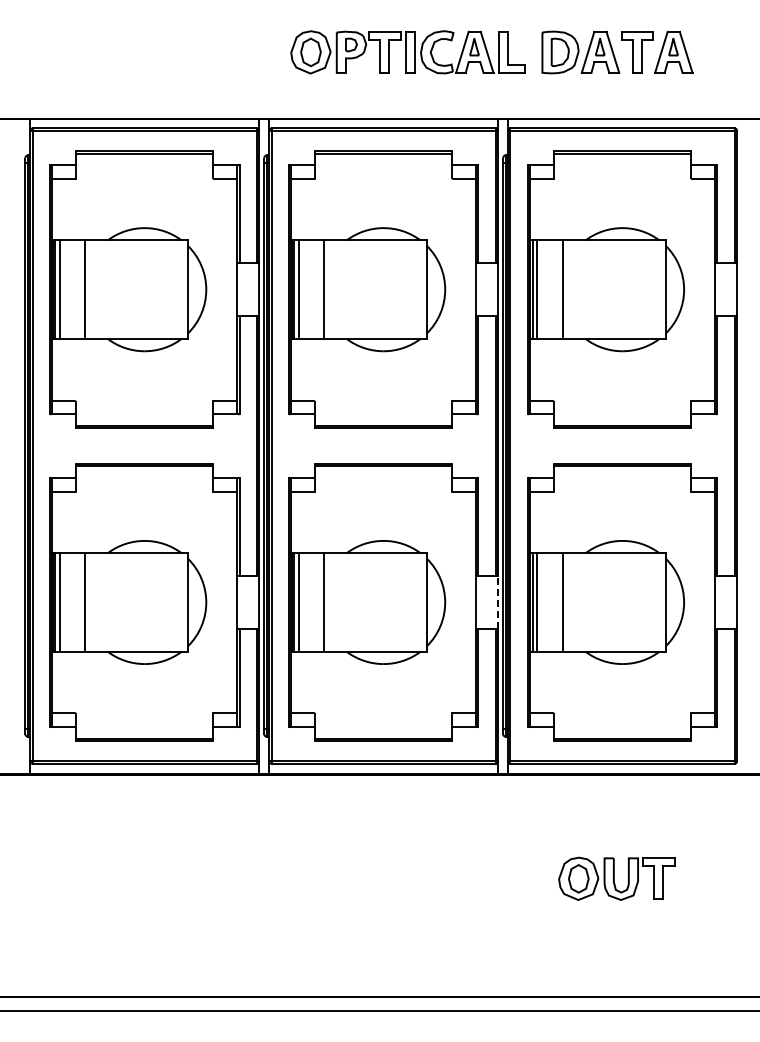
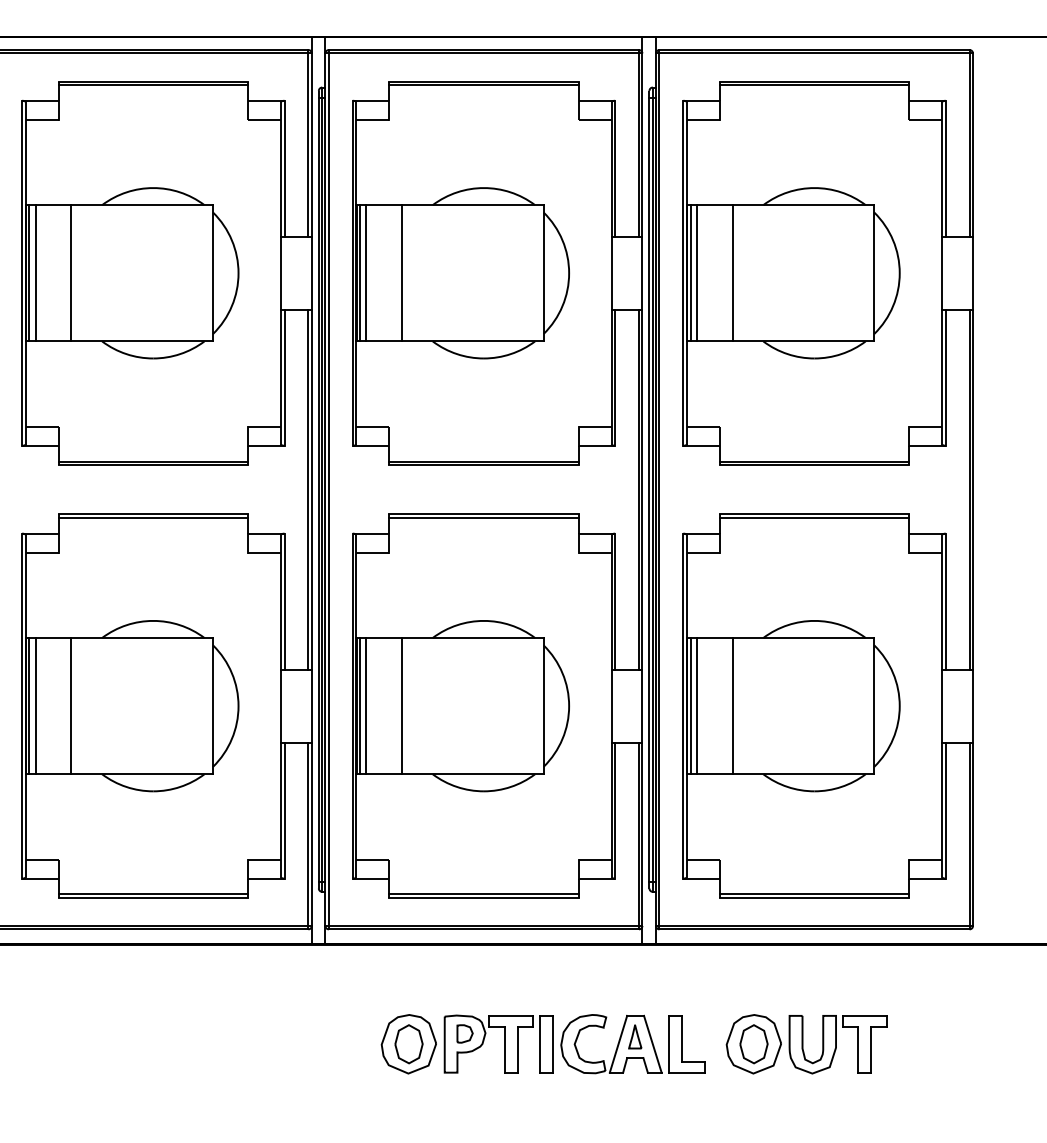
line: (498, 602) -> (642, 706), dashed -> solid
part: (425, 846) -> (541, 1043), added
part: (616, 878) -> (806, 1043), moved

